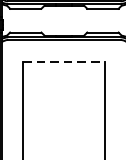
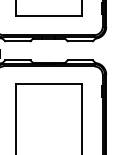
line: (63, 62) -> (48, 84), dashed -> solid

